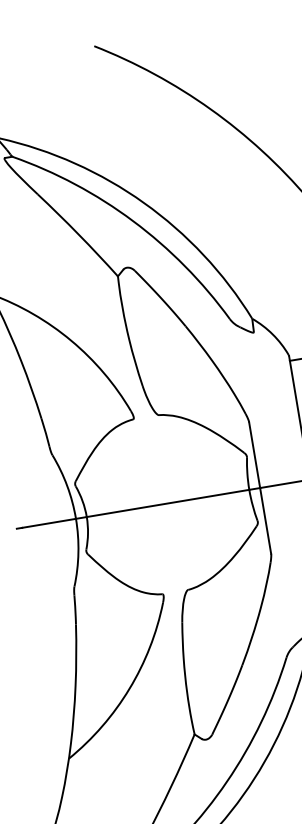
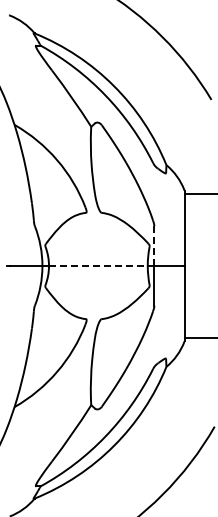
line: (254, 455) -> (154, 246), solid -> dashed
line: (168, 504) -> (98, 266), solid -> dashed

